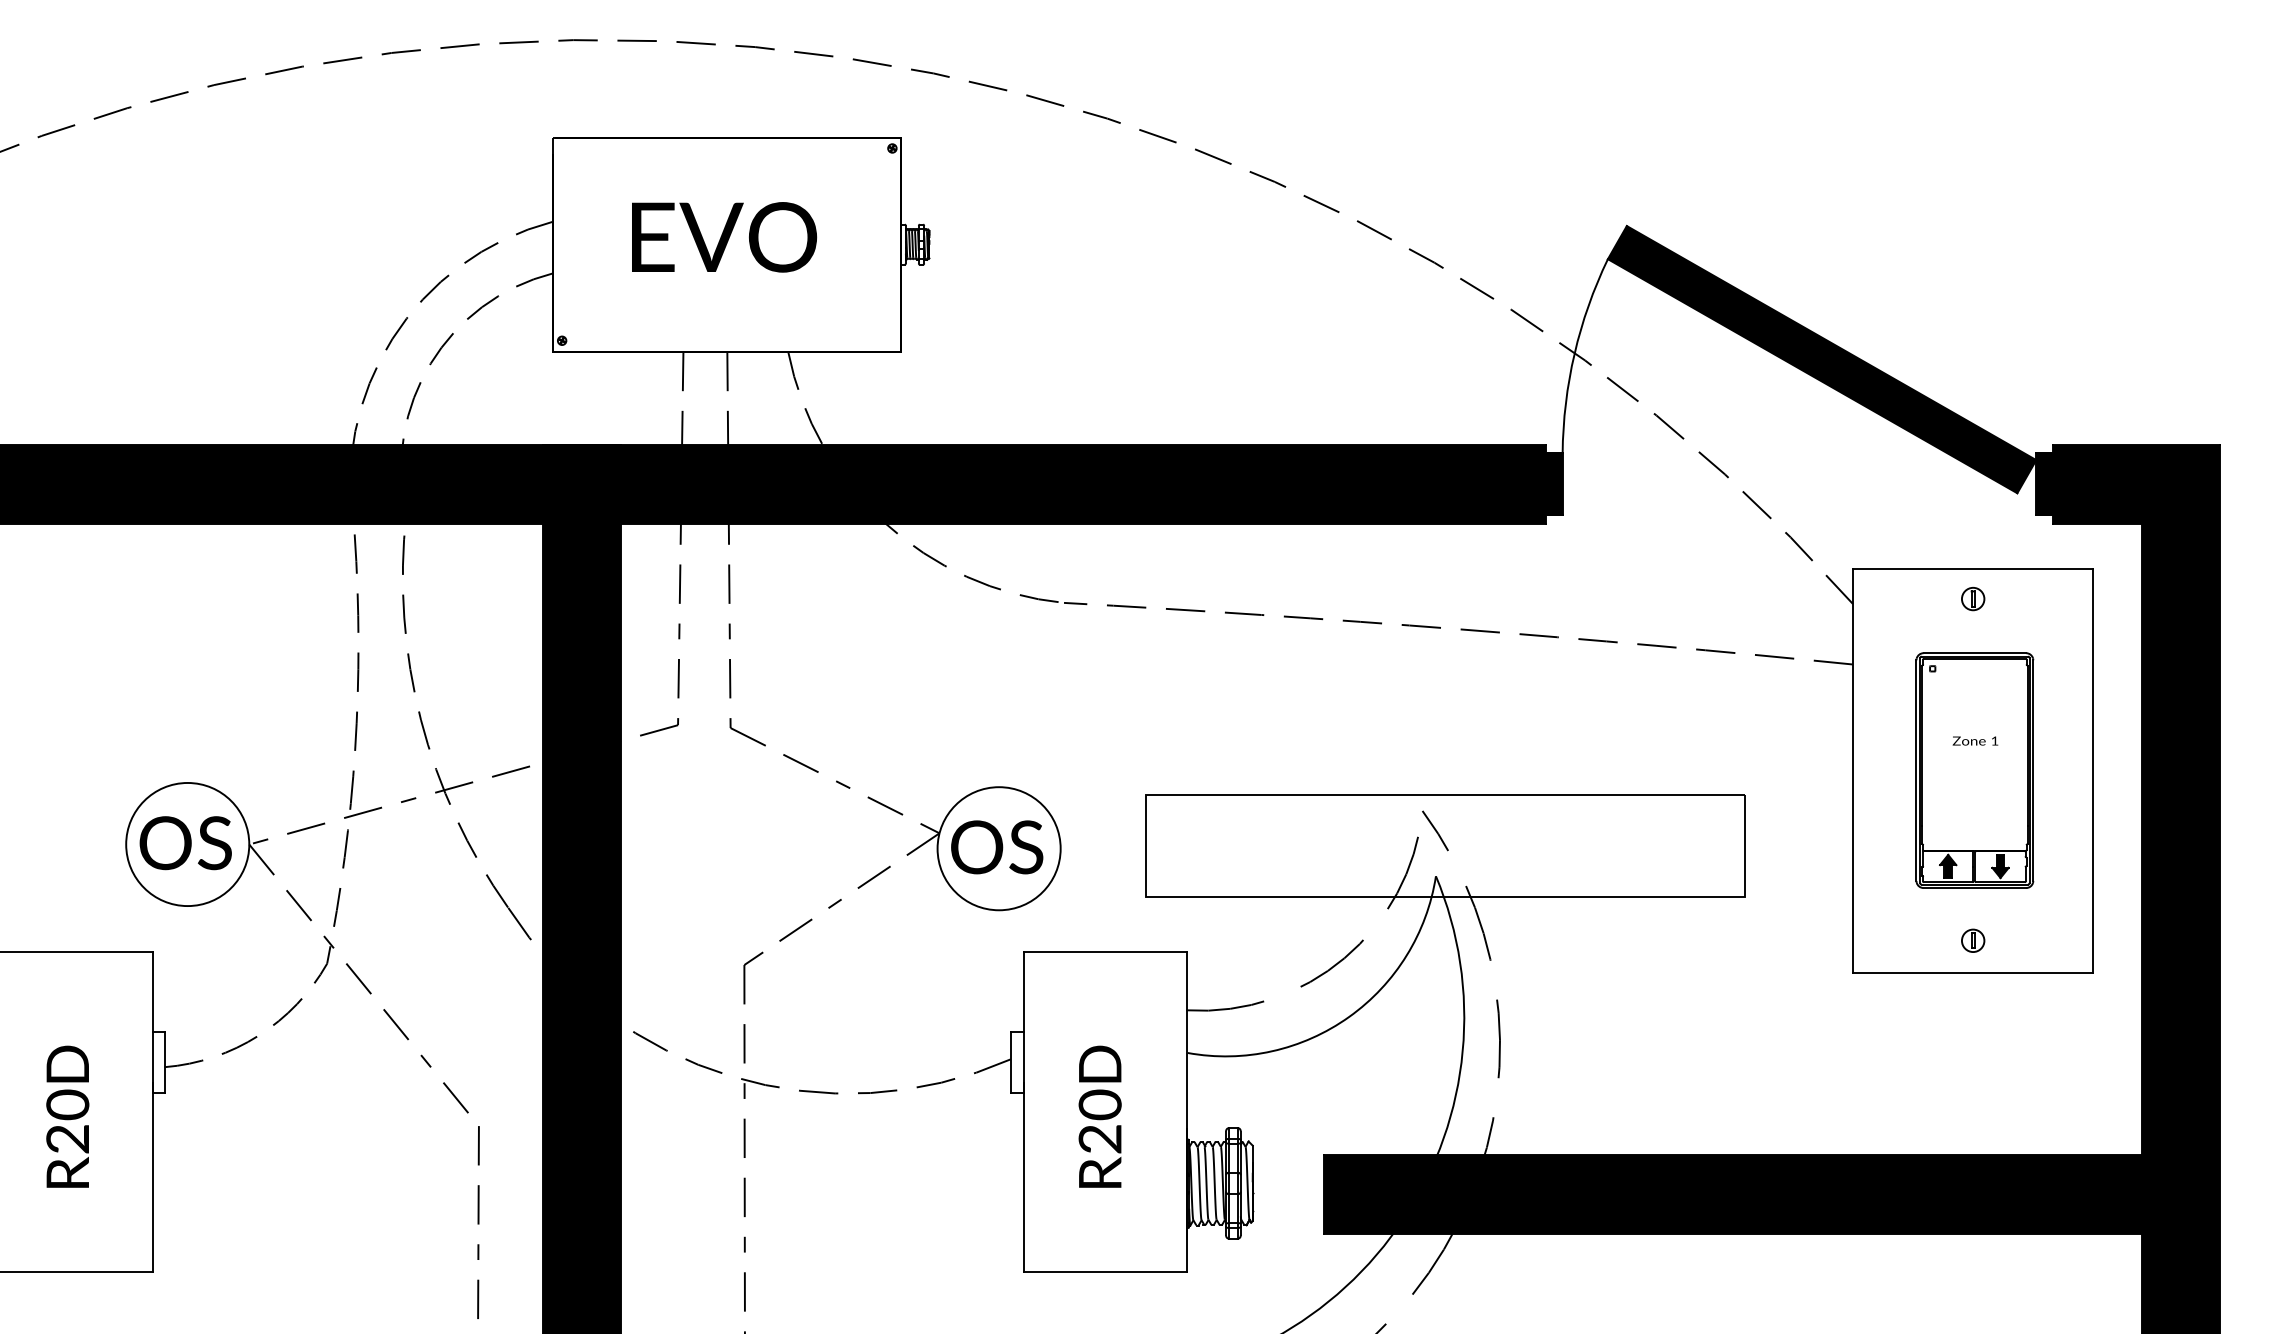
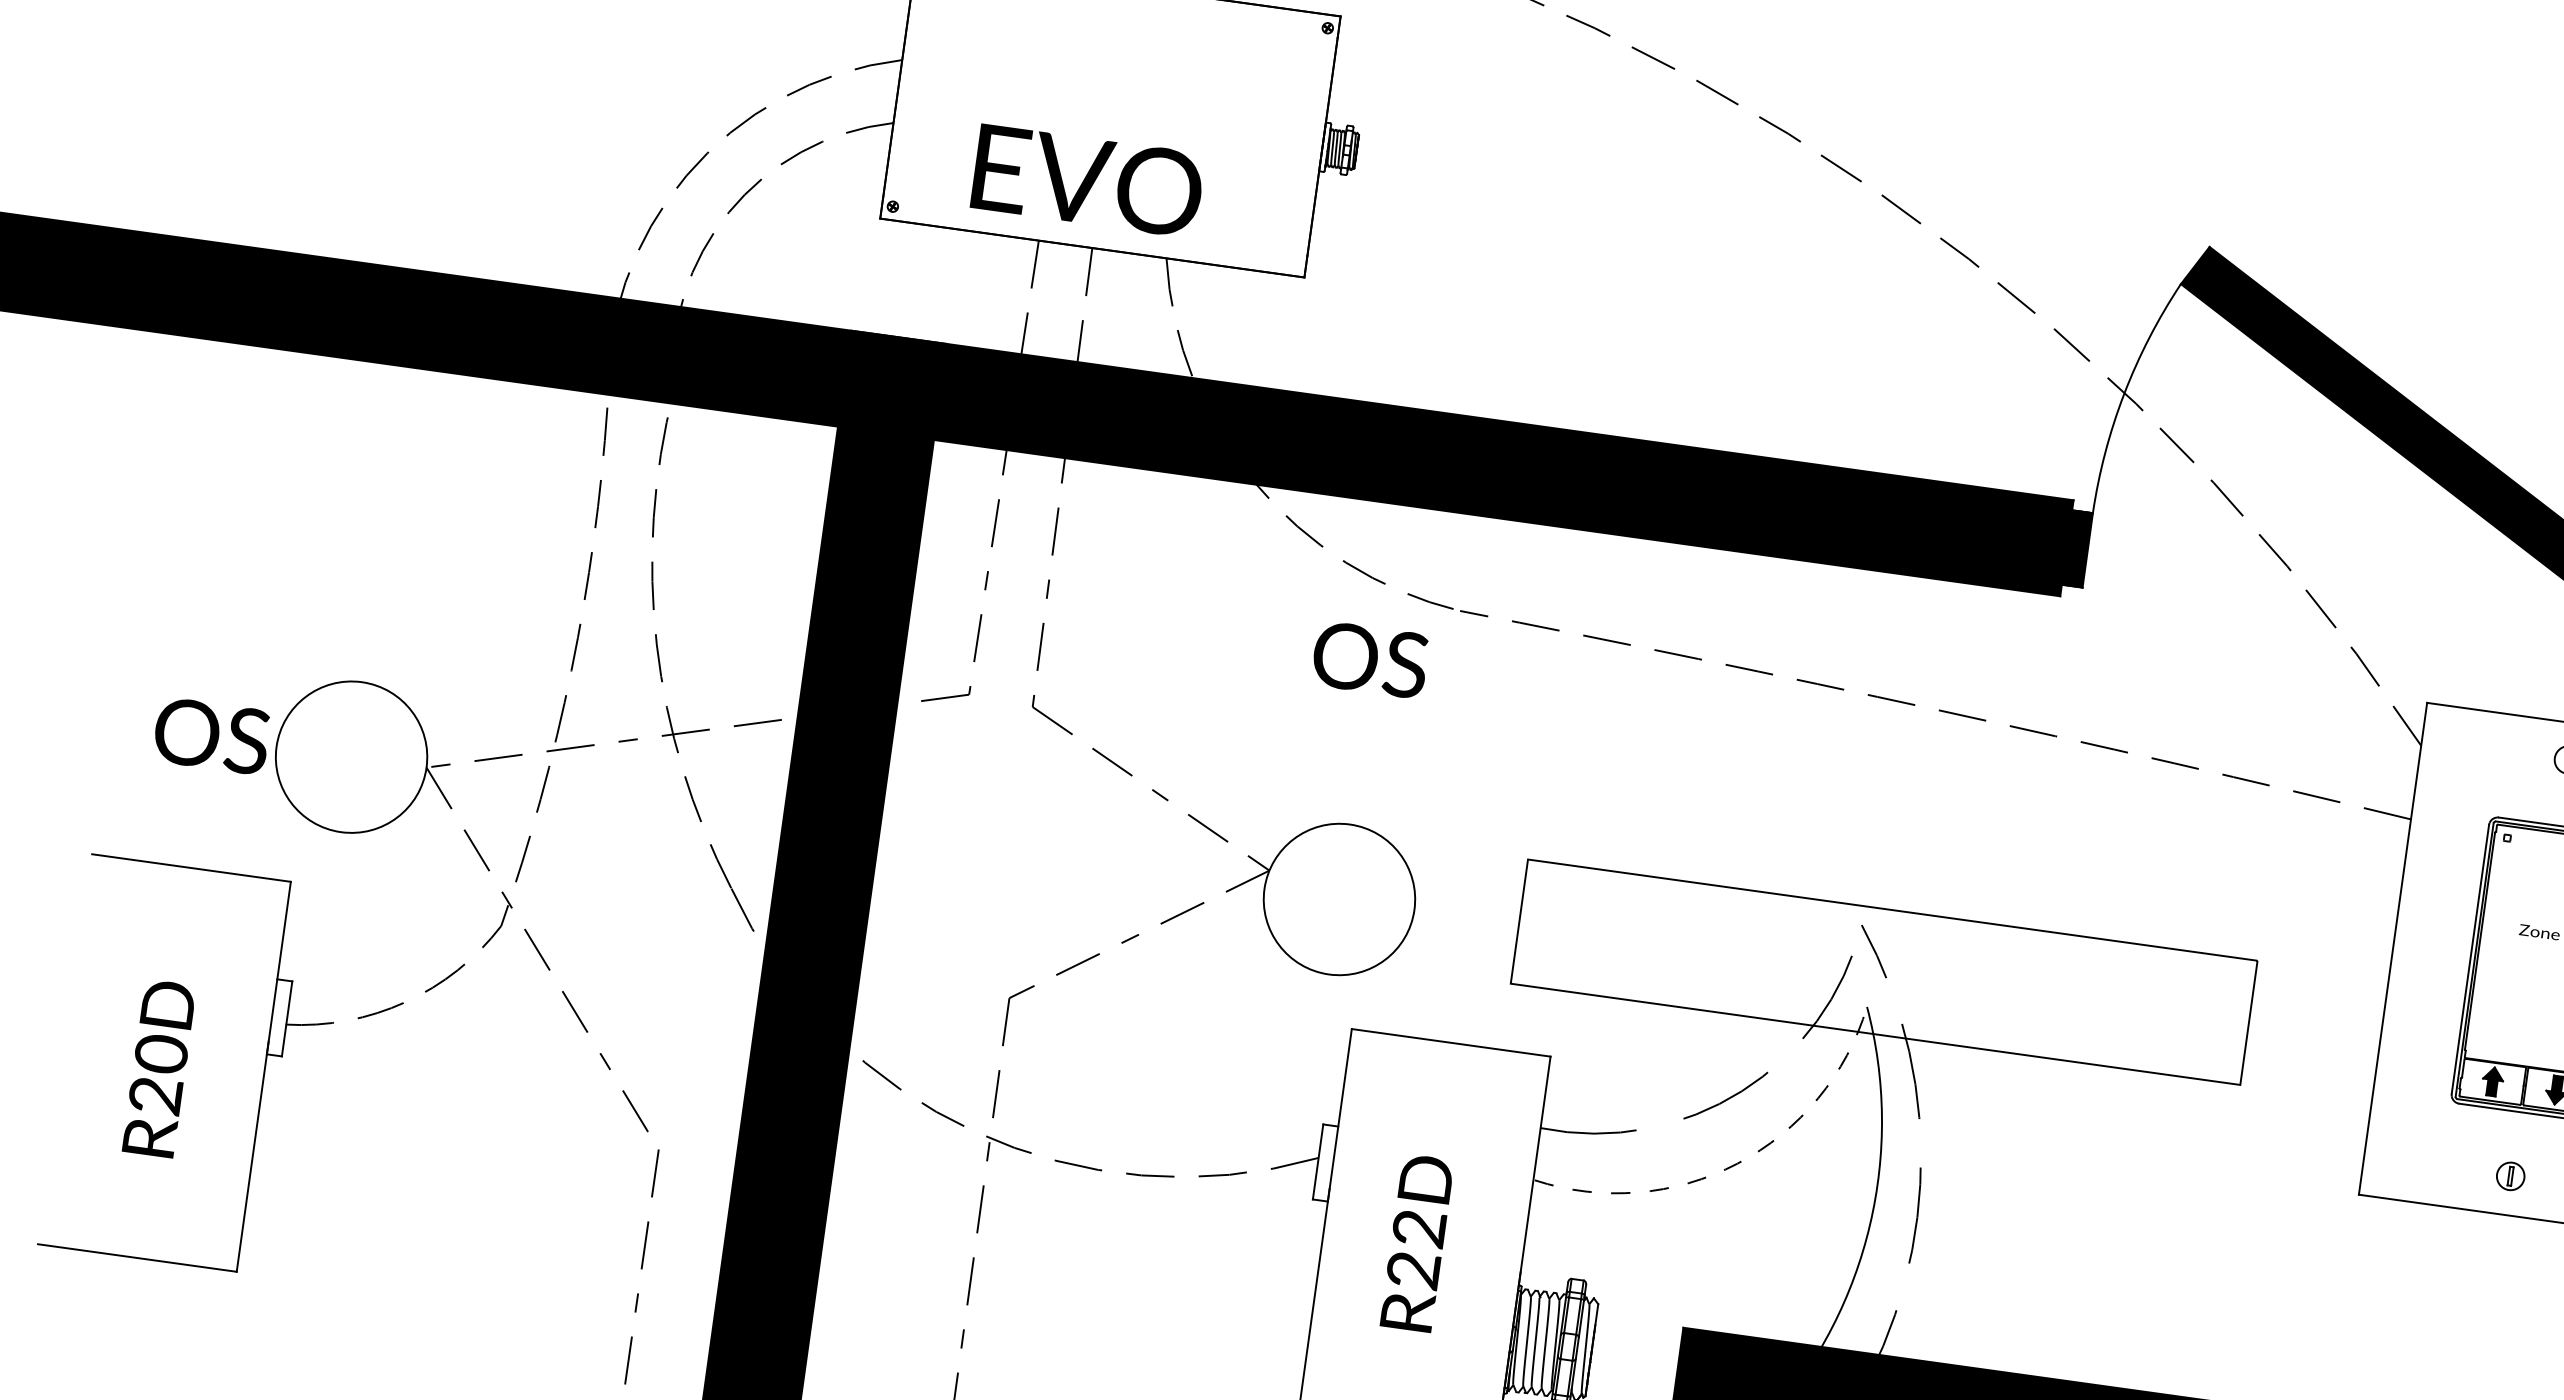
text: (724, 237) -> (1088, 181), moved
text: (185, 843) -> (211, 736), moved
text: (997, 847) -> (1370, 660), moved
arc: (1349, 1016) -> (1738, 1163), solid -> dashed
text: (1099, 1104) -> (1418, 1228), R20D -> R22D

